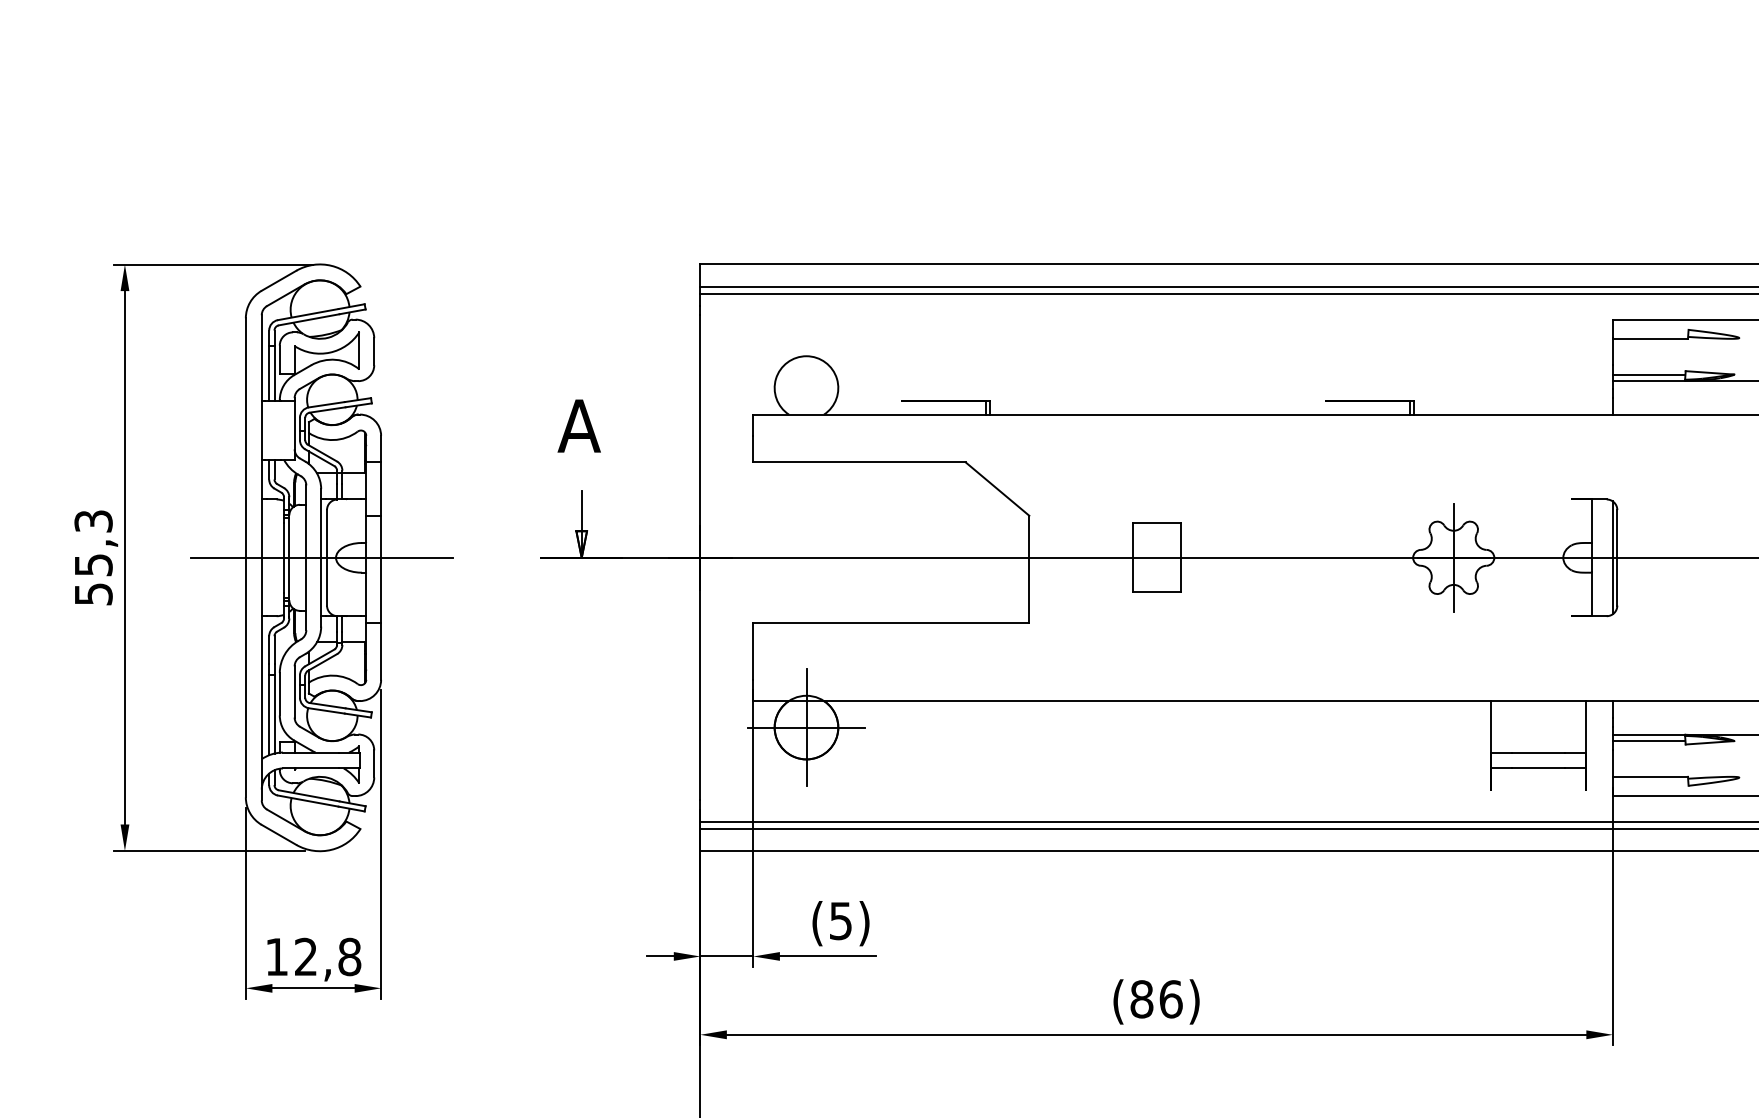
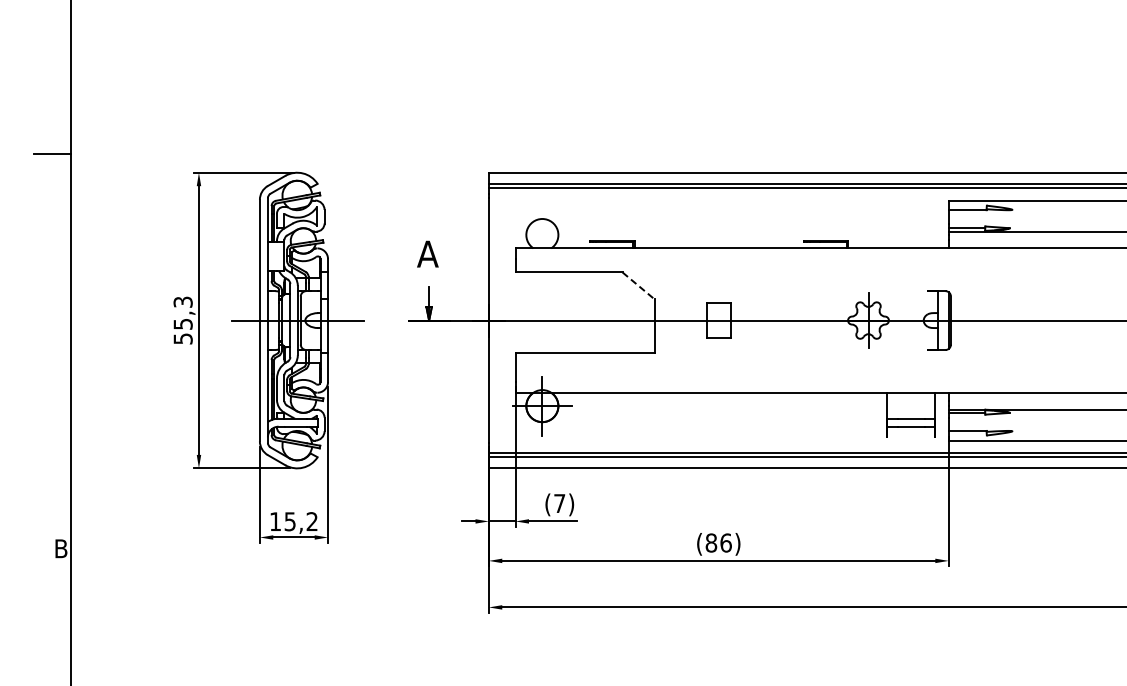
line: (997, 488) -> (638, 285), solid -> dashed
text: (840, 920) -> (559, 503), (5) -> (7)
text: (326, 956) -> (300, 521), 12,8 -> 15,2

